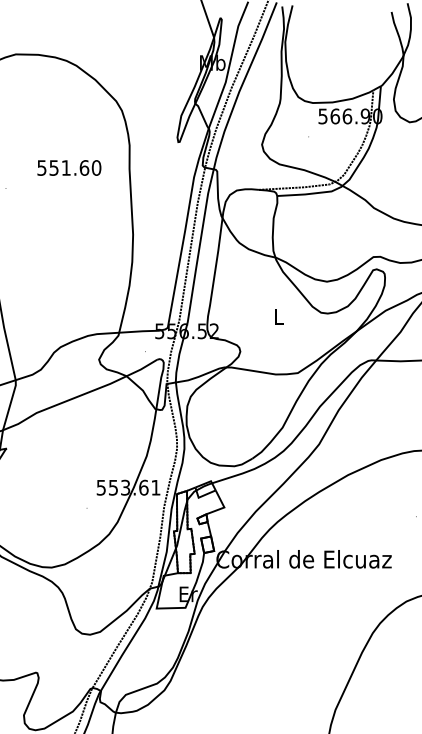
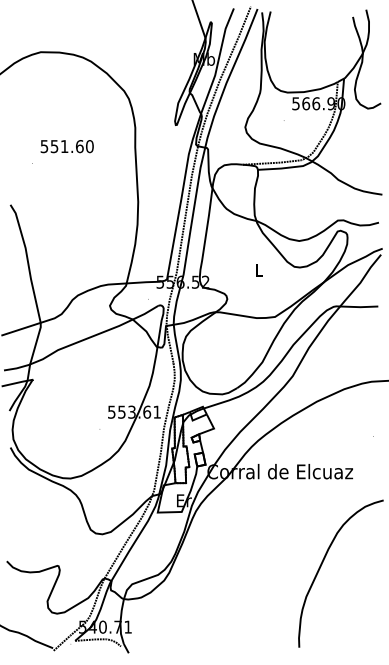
text: (68, 167) -> (66, 146), moved

